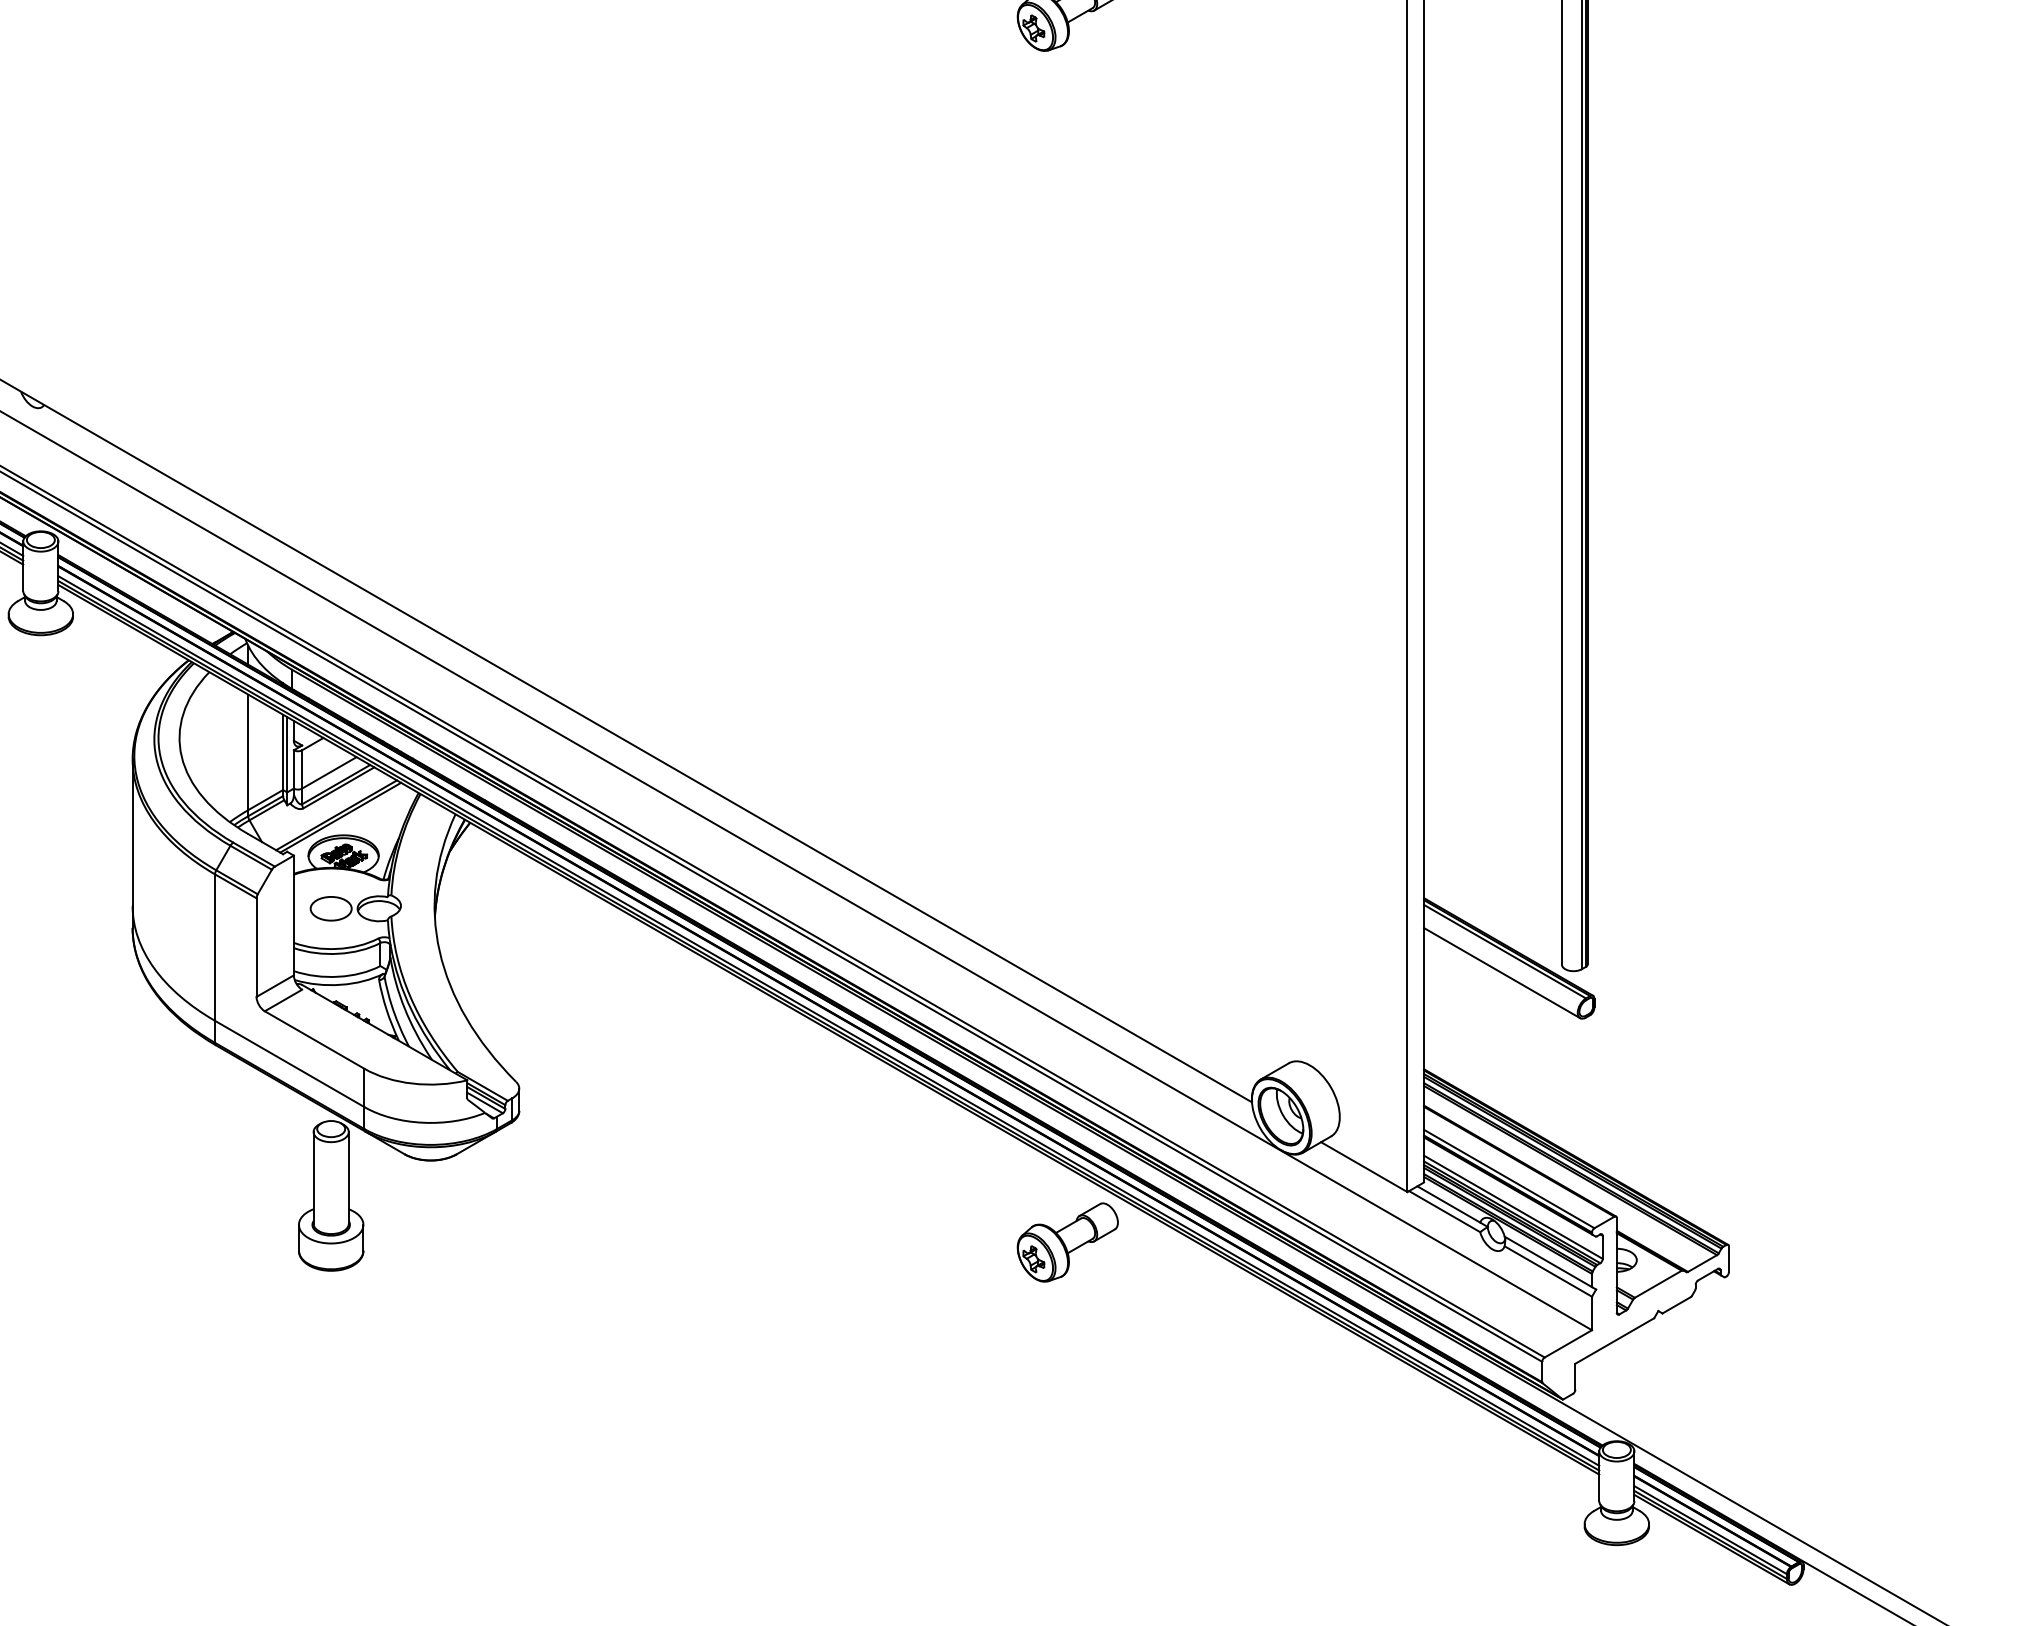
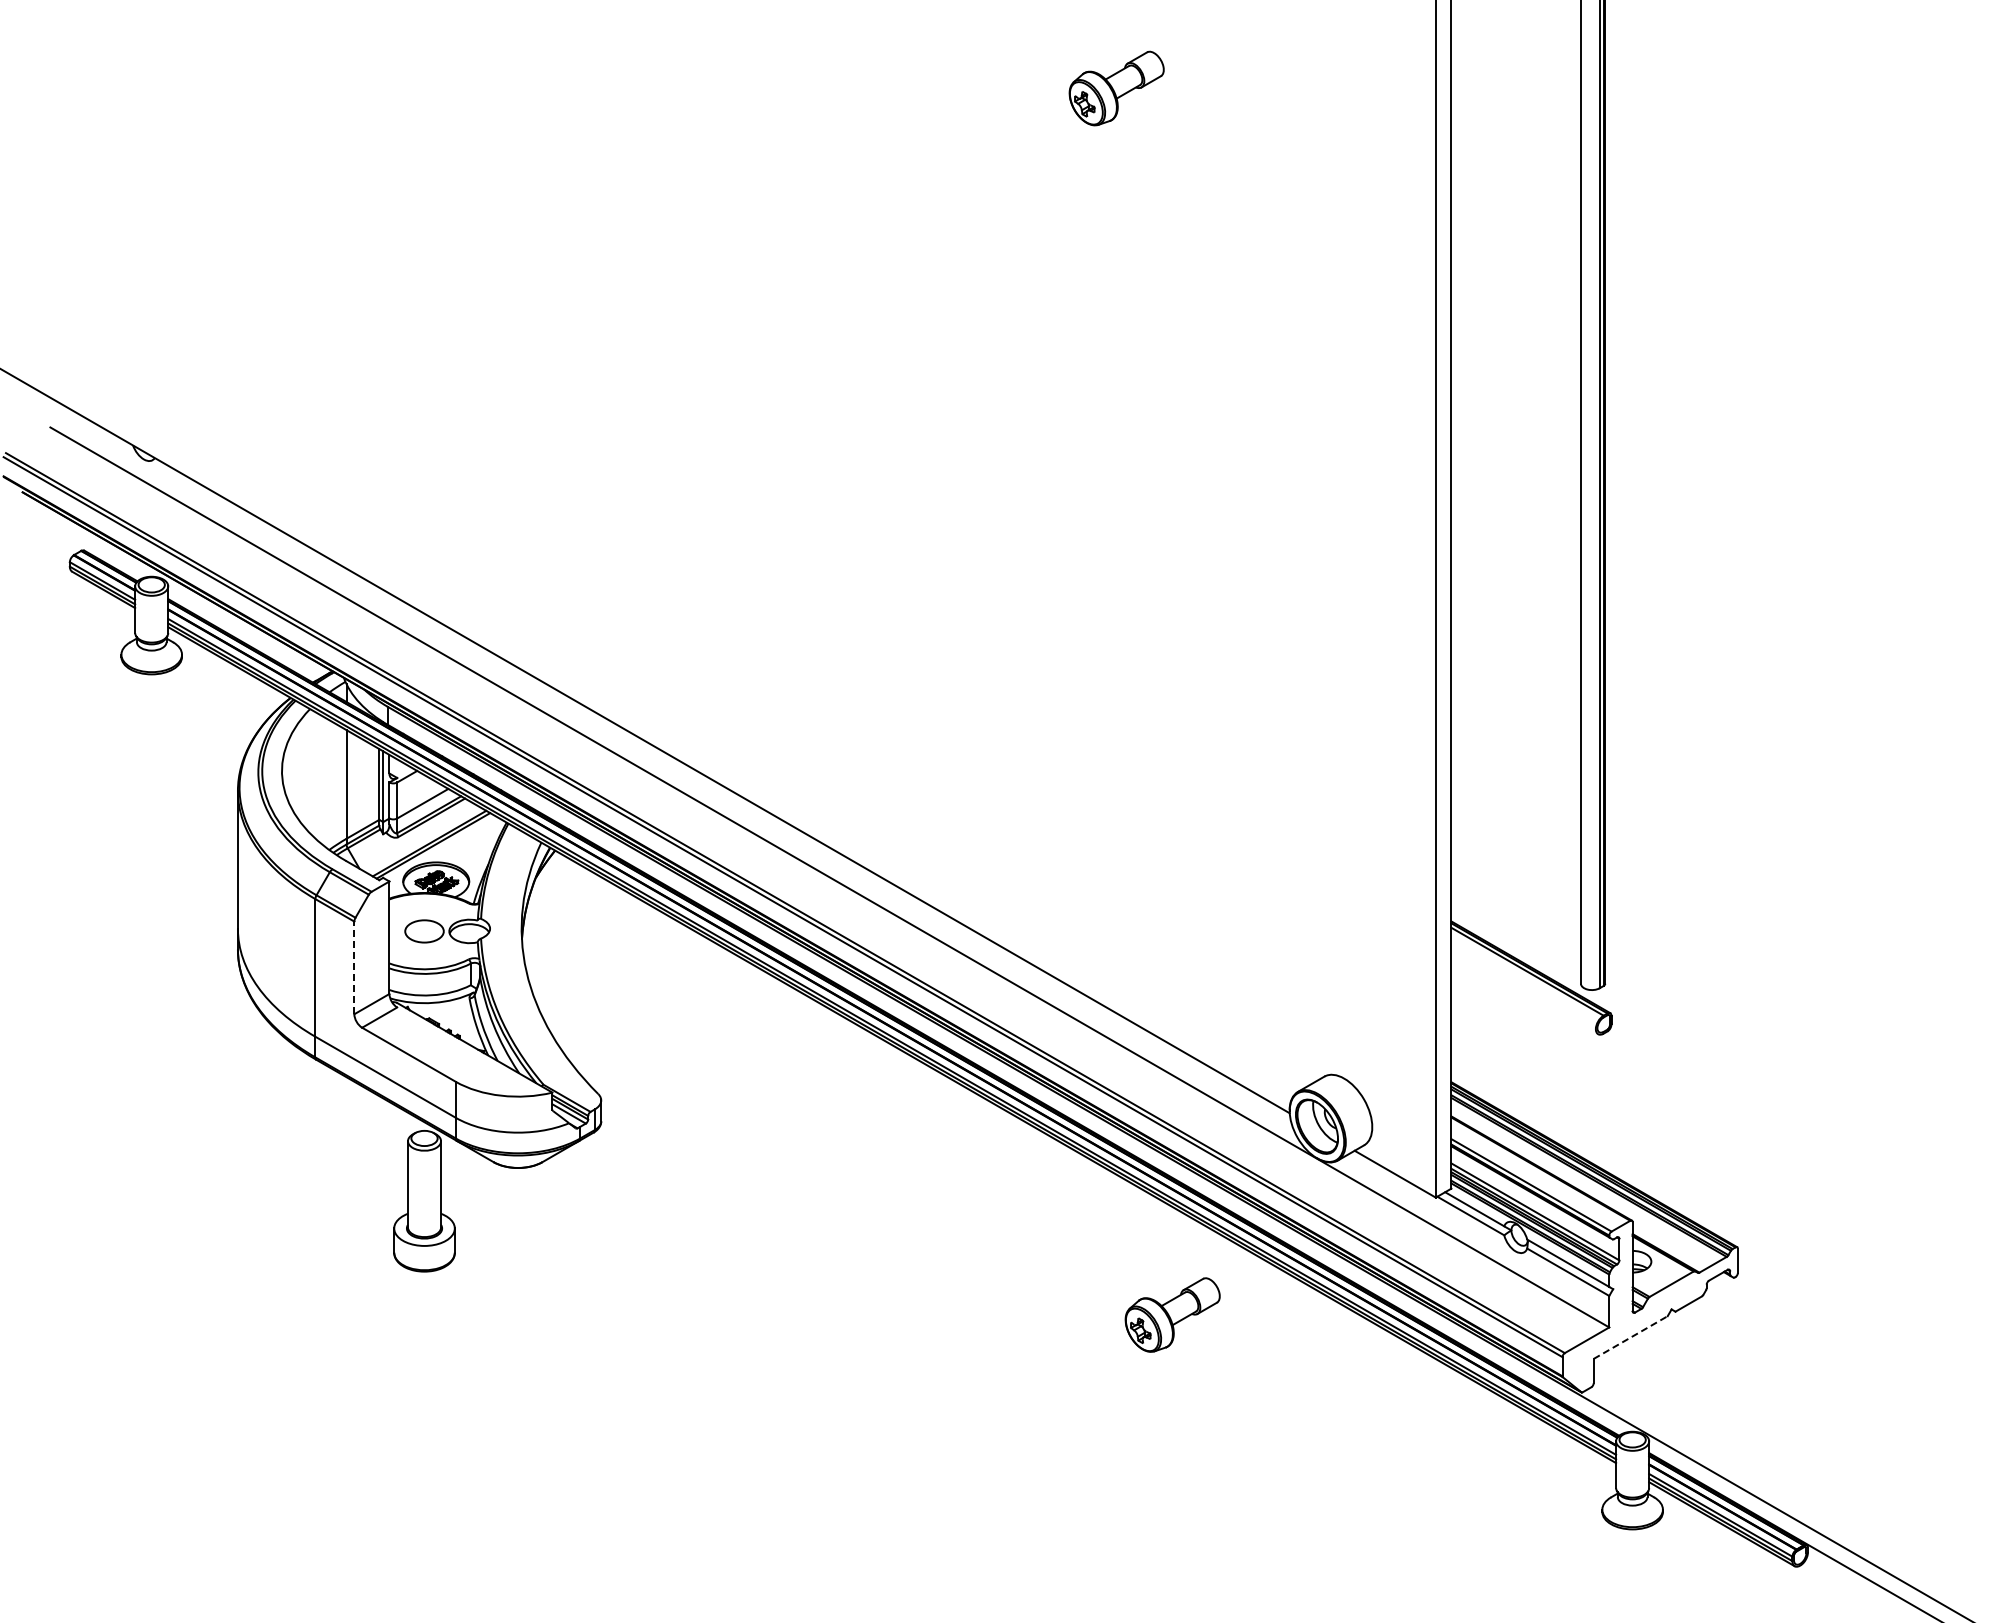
line: (256, 947) -> (354, 967), solid -> dashed
line: (1501, 972) -> (1524, 991), removed
part: (1067, 1241) -> (1172, 1314), moved
line: (1614, 1340) -> (1630, 1337), solid -> dashed

